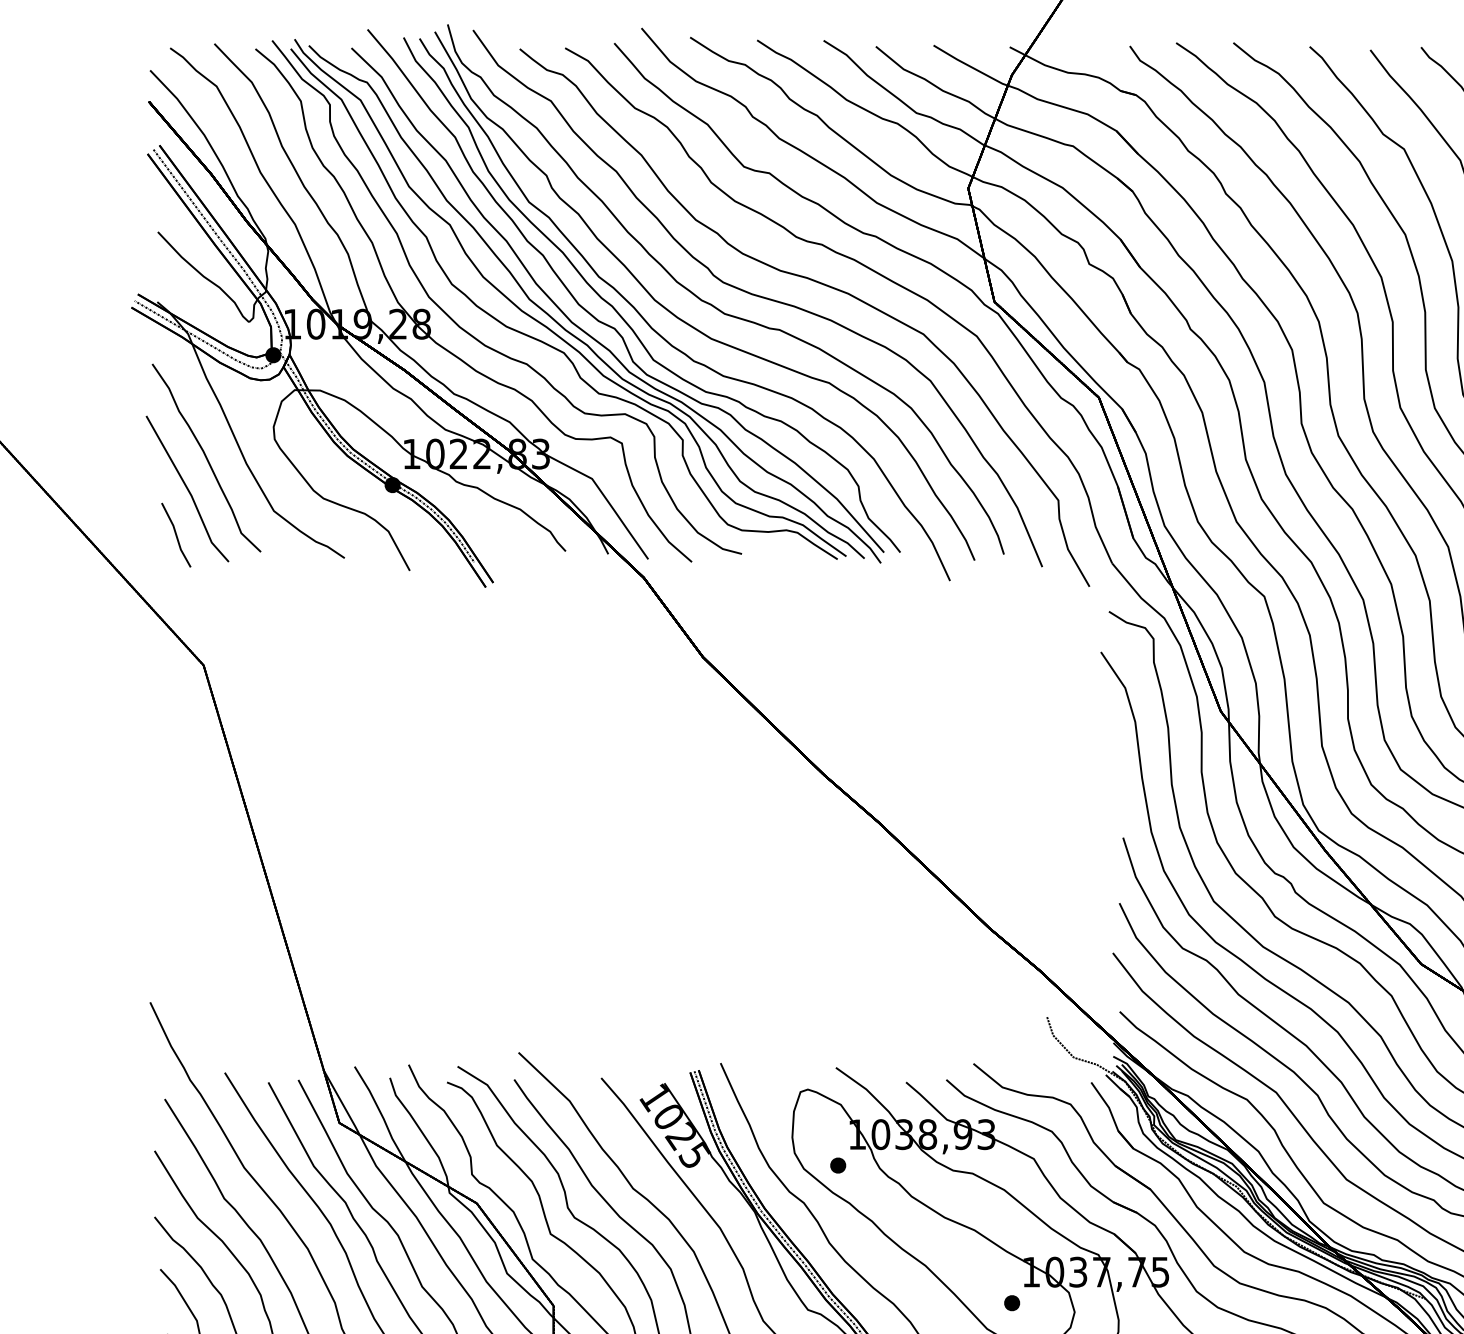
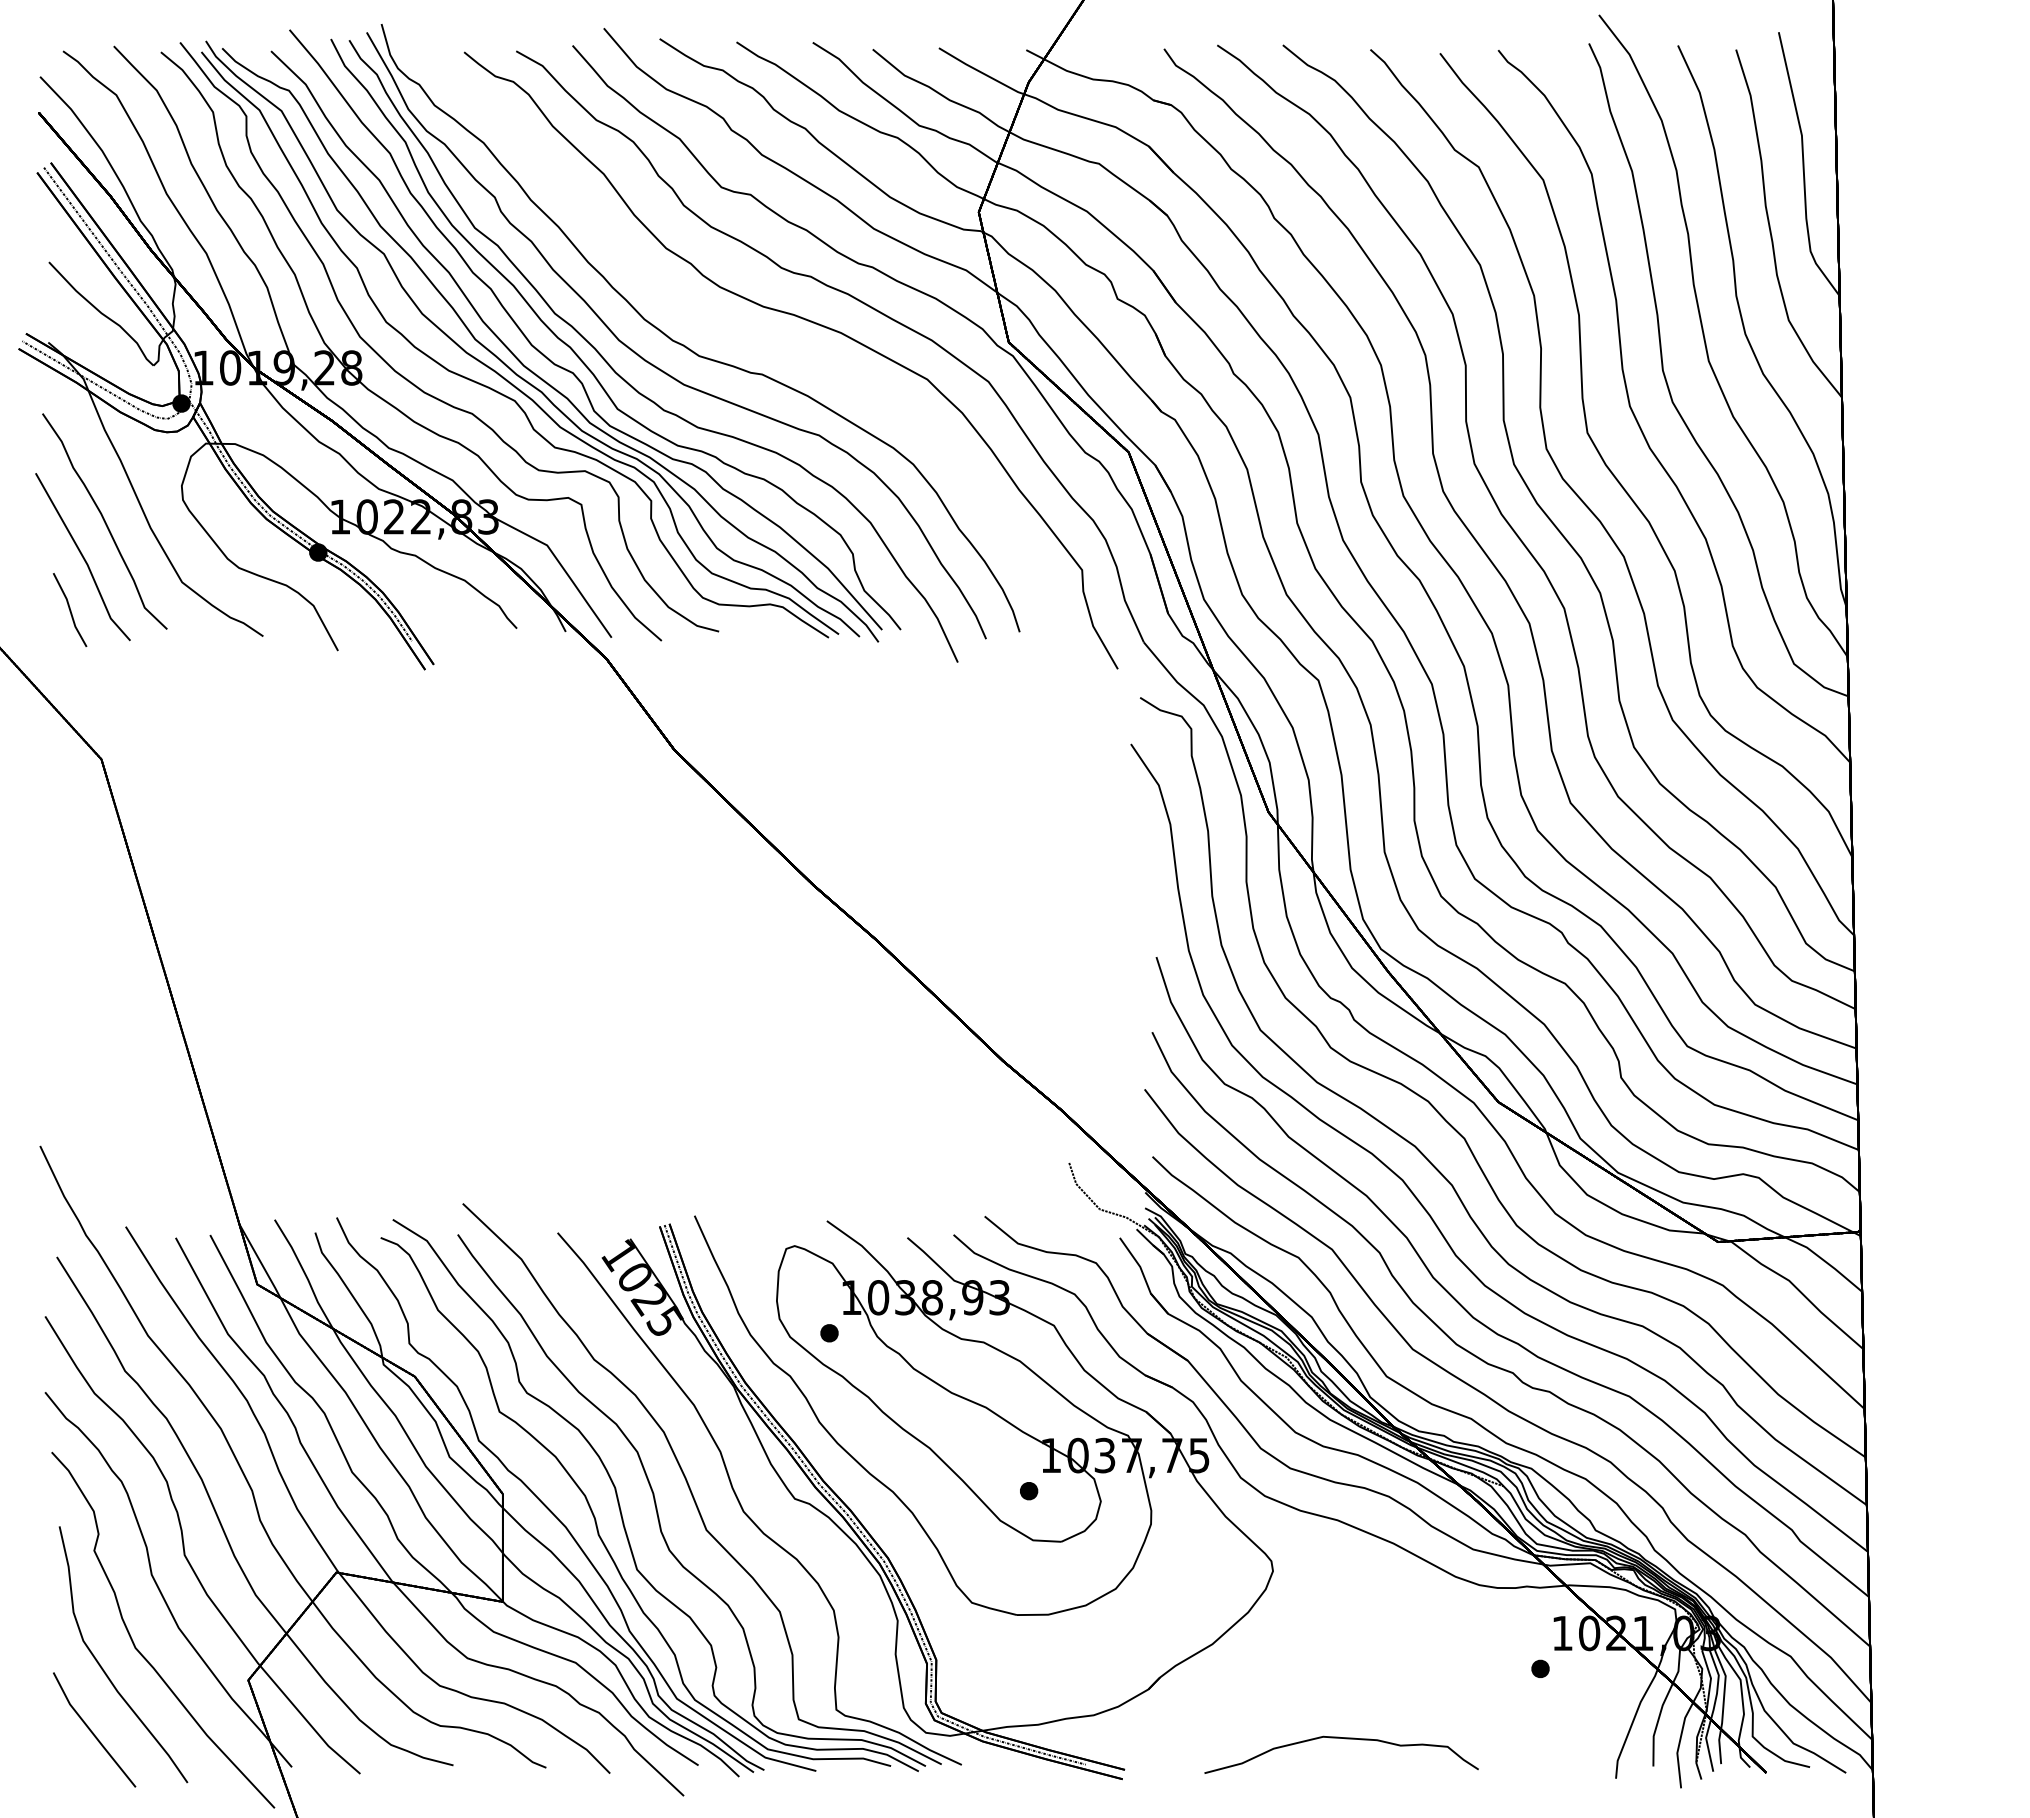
curve: (758, 296) -> (737, 336), removed

